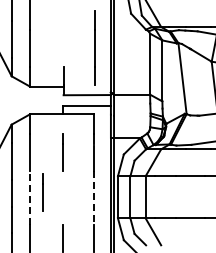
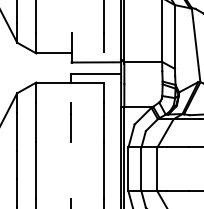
line: (42, 192) -> (49, 164), removed
line: (29, 197) -> (35, 169), dashed -> solid
line: (94, 198) -> (103, 170), dashed -> solid

